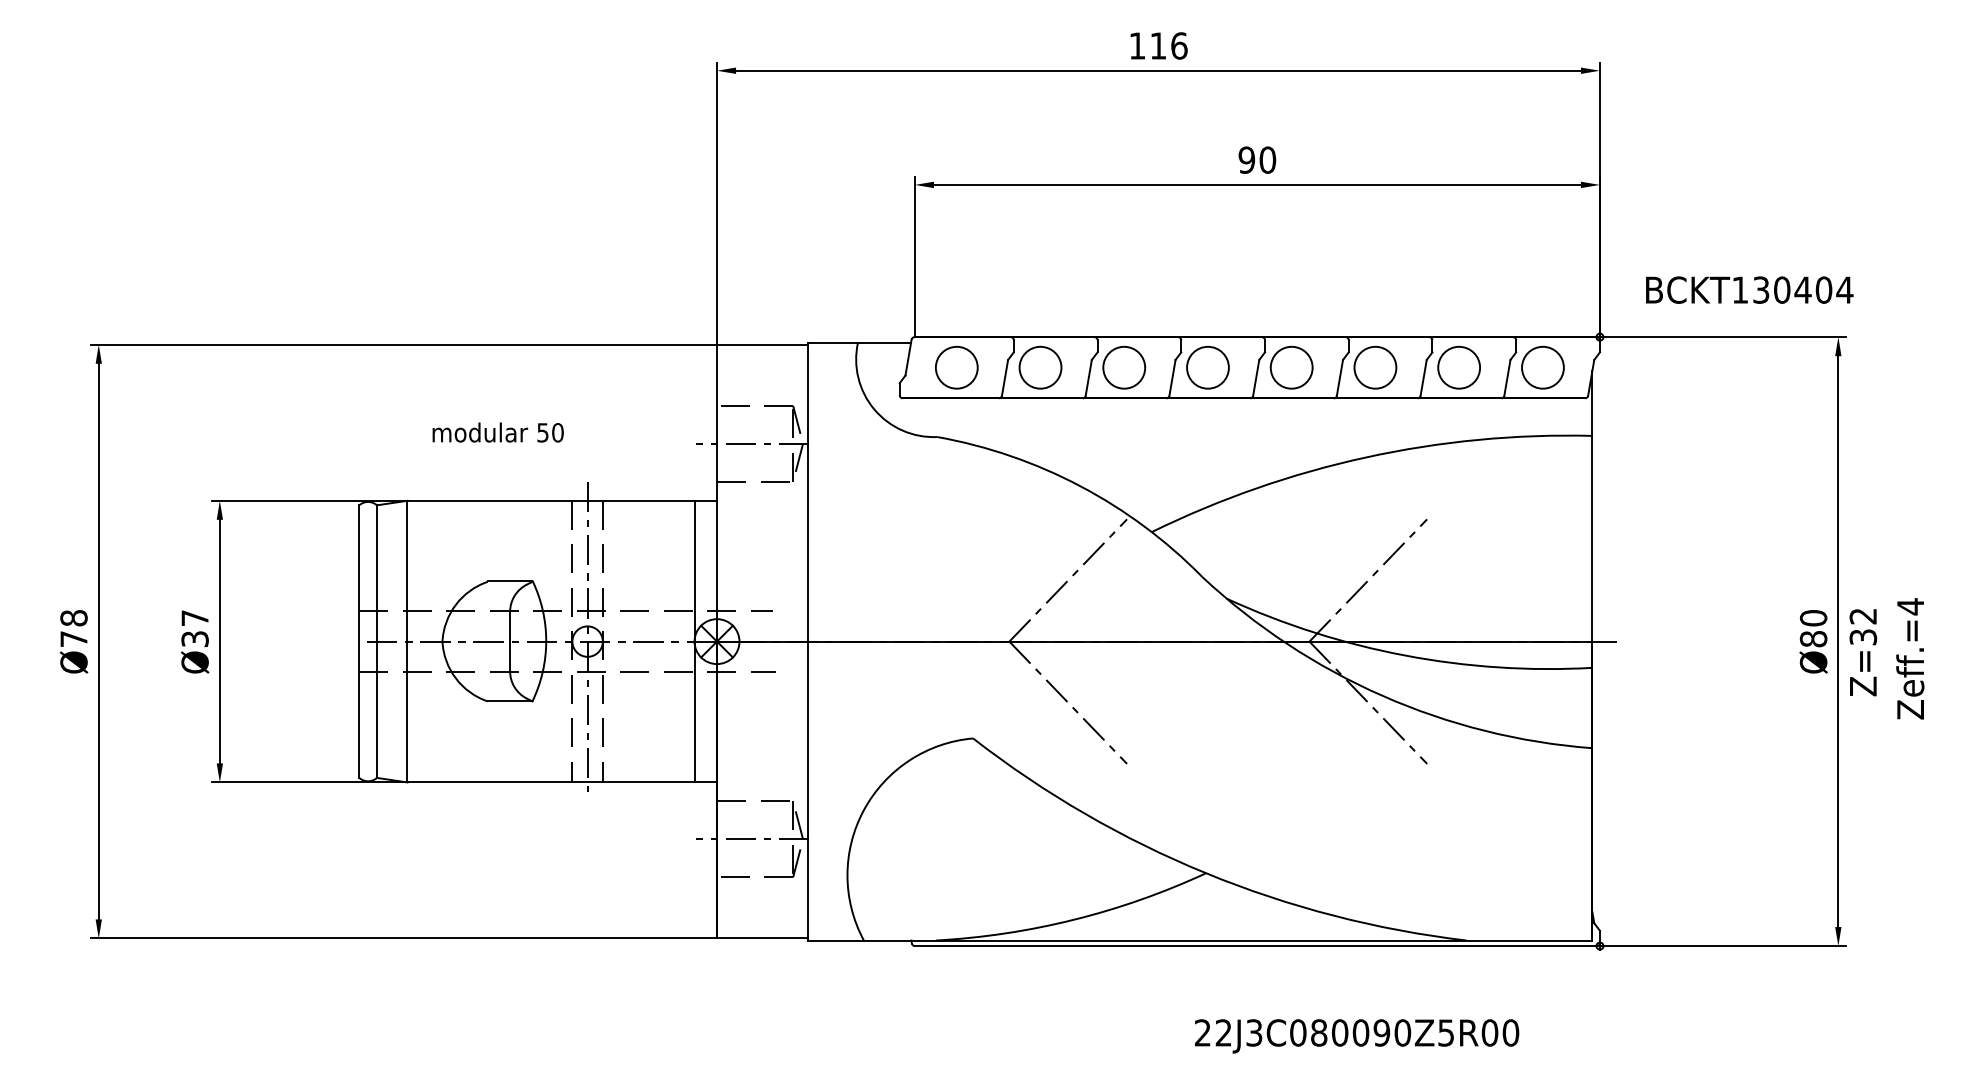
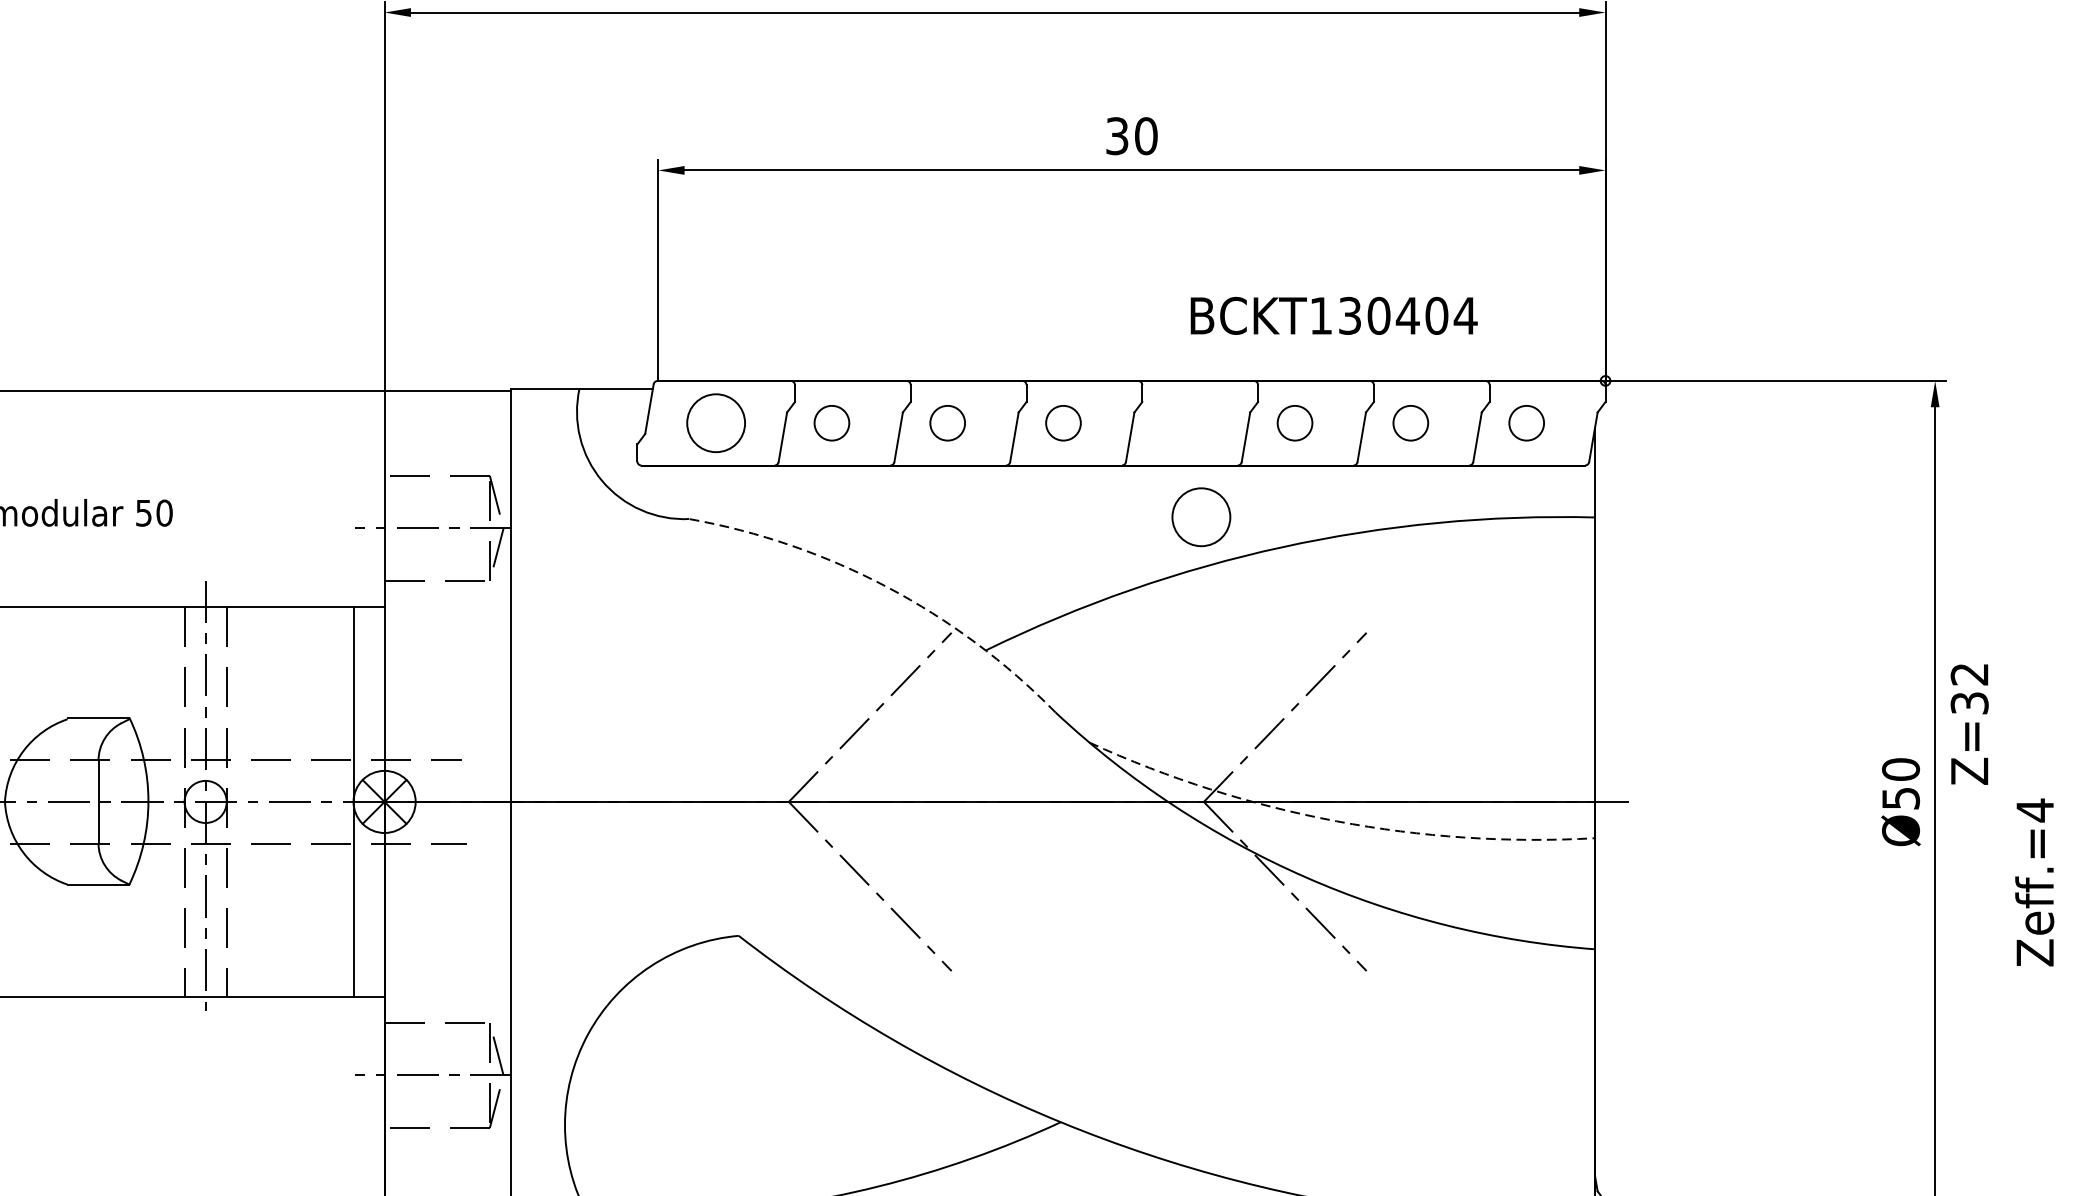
text: (1246, 159) -> (1116, 135), 90 -> 30
text: (1749, 289) -> (1333, 315), moved
circle: (1040, 367) -> (831, 422), size x0.6
circle: (1124, 367) -> (948, 422), size x0.6
circle: (1207, 367) -> (1062, 422), size x0.6
circle: (1291, 367) -> (1201, 516), moved
circle: (1375, 367) -> (1295, 422), size x0.6
circle: (1459, 367) -> (1411, 422), size x0.6
circle: (1542, 367) -> (1526, 422), size x0.6
arc: (1080, 486) -> (887, 587), solid -> dashed
text: (1813, 639) -> (1900, 799), Ø80 -> Ø50
text: (1863, 652) -> (1969, 724), moved
arc: (1405, 655) -> (1336, 821), solid -> dashed
text: (1910, 658) -> (2034, 881), moved

